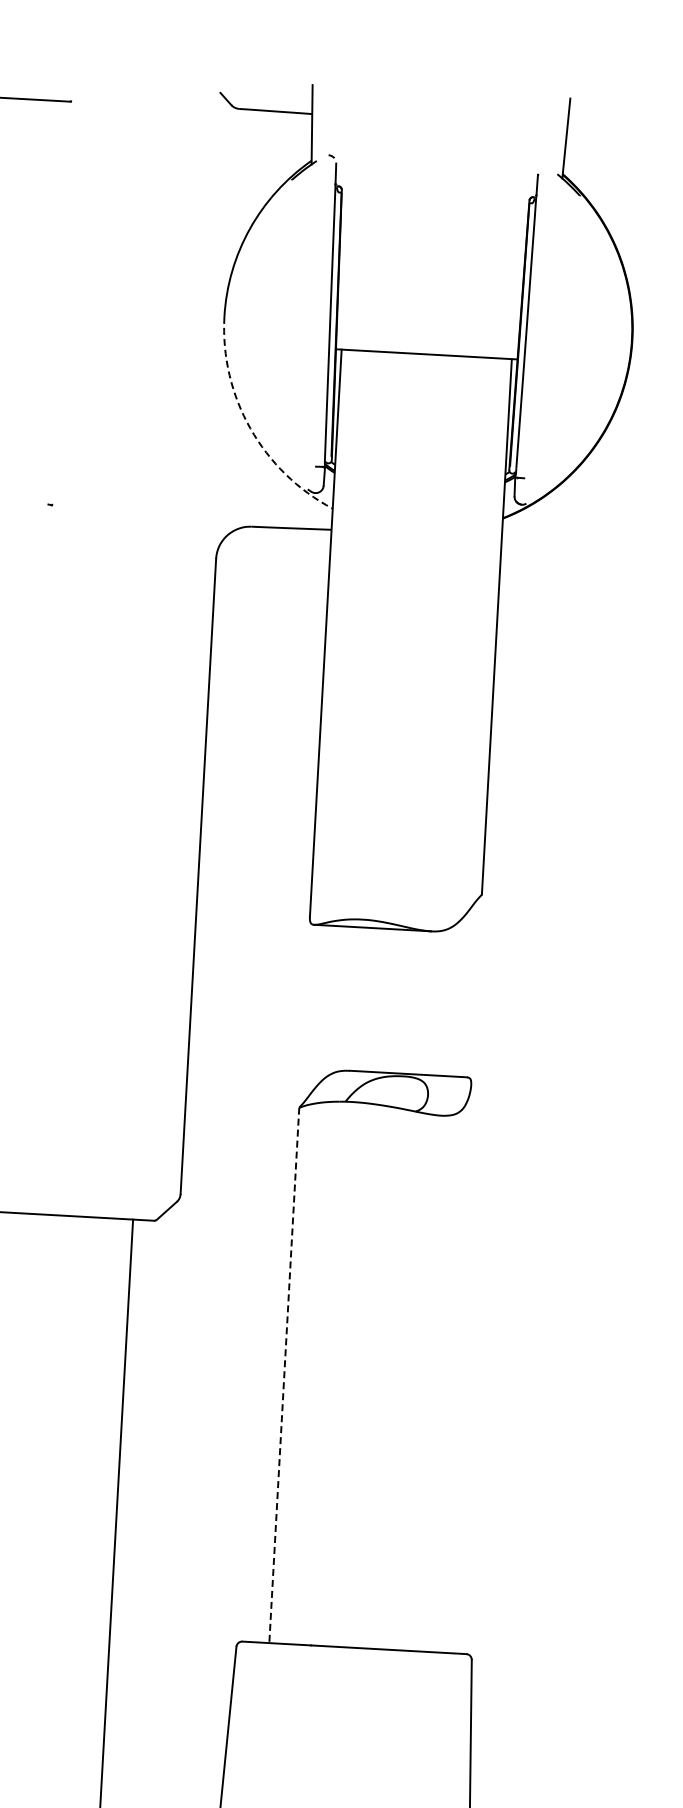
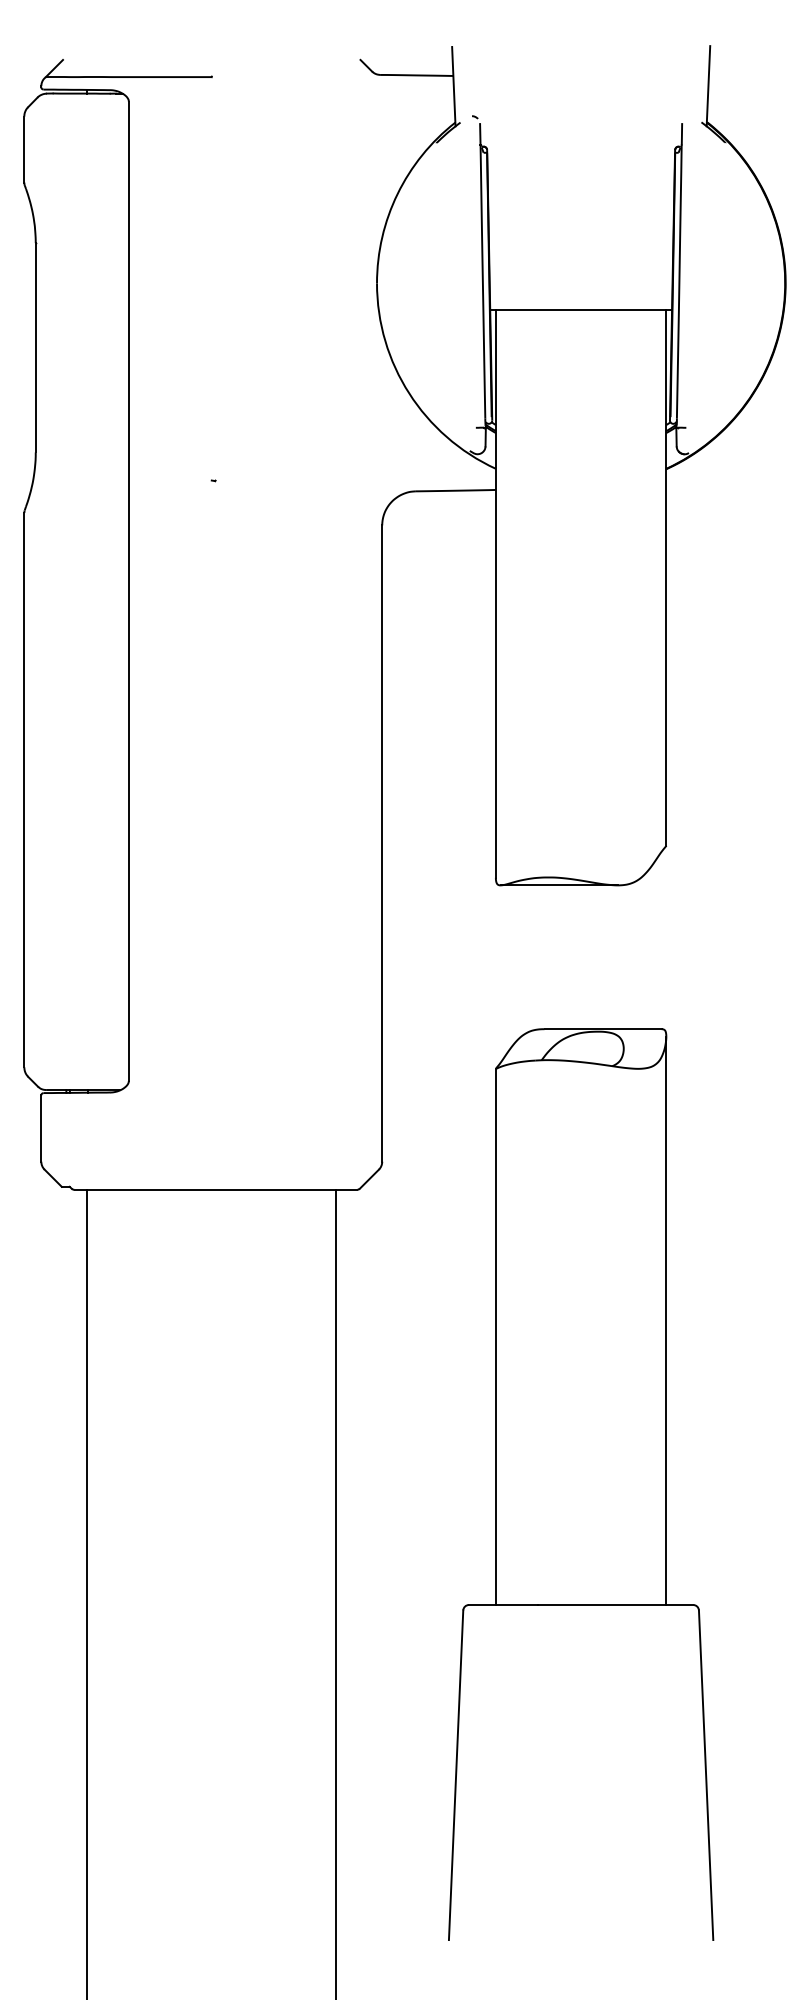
arc: (250, 428) -> (409, 393), dashed -> solid
line: (455, 1368) -> (666, 1320), added
line: (283, 1375) -> (495, 1337), dashed -> solid

